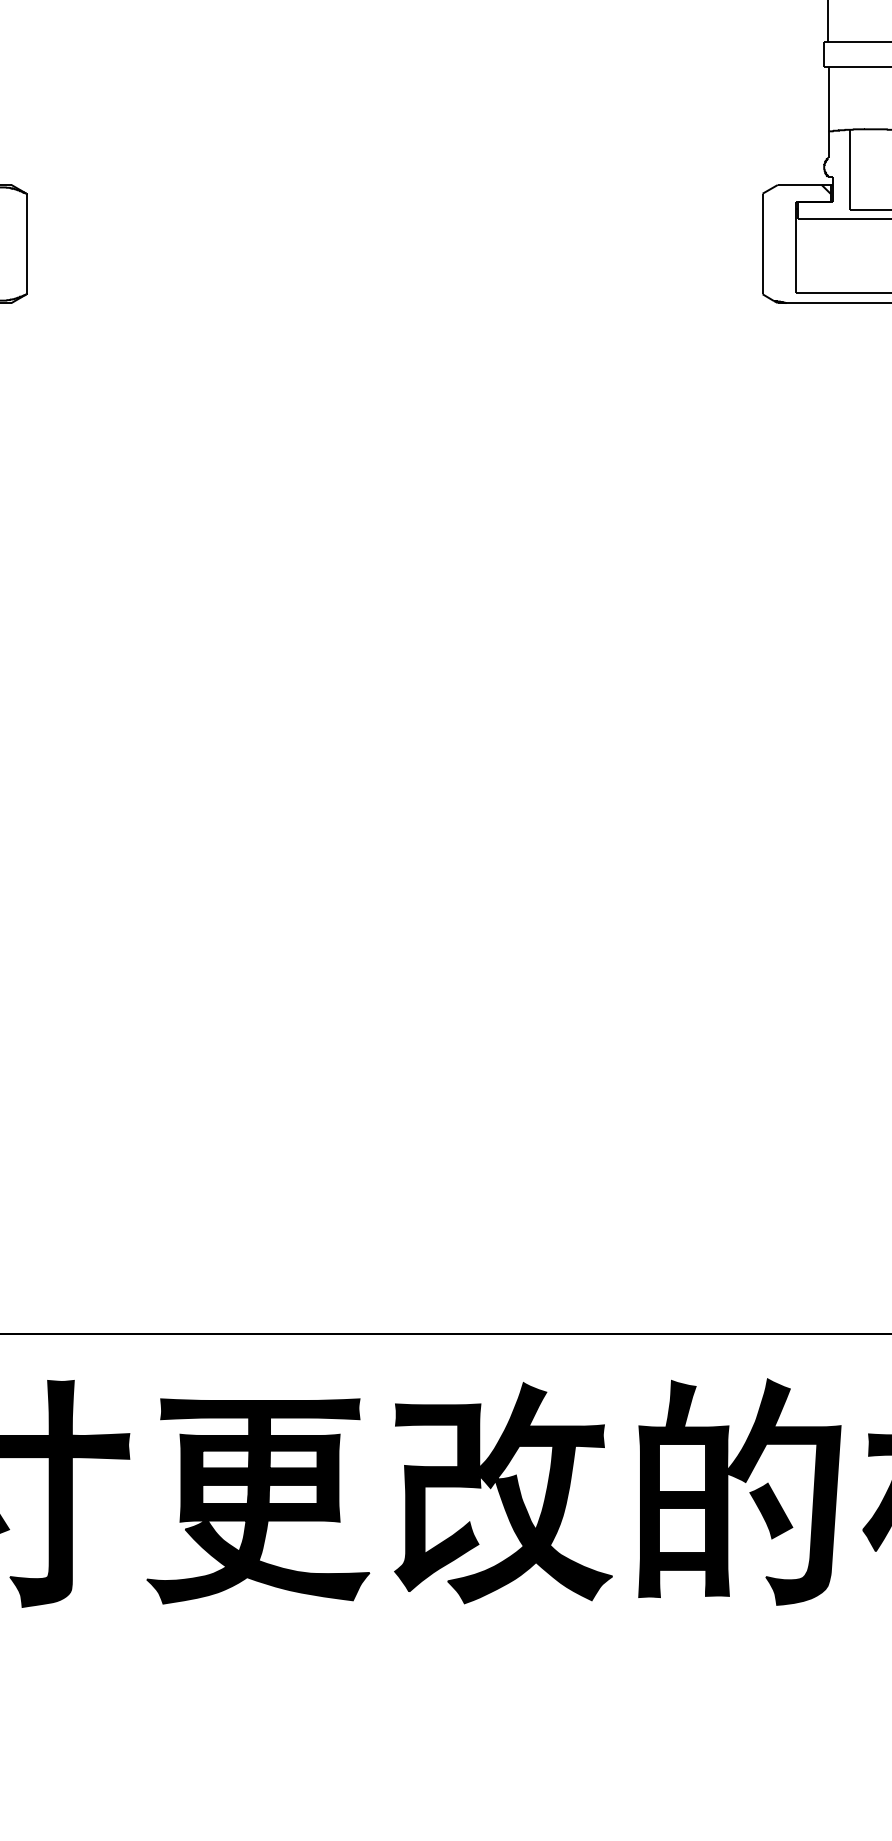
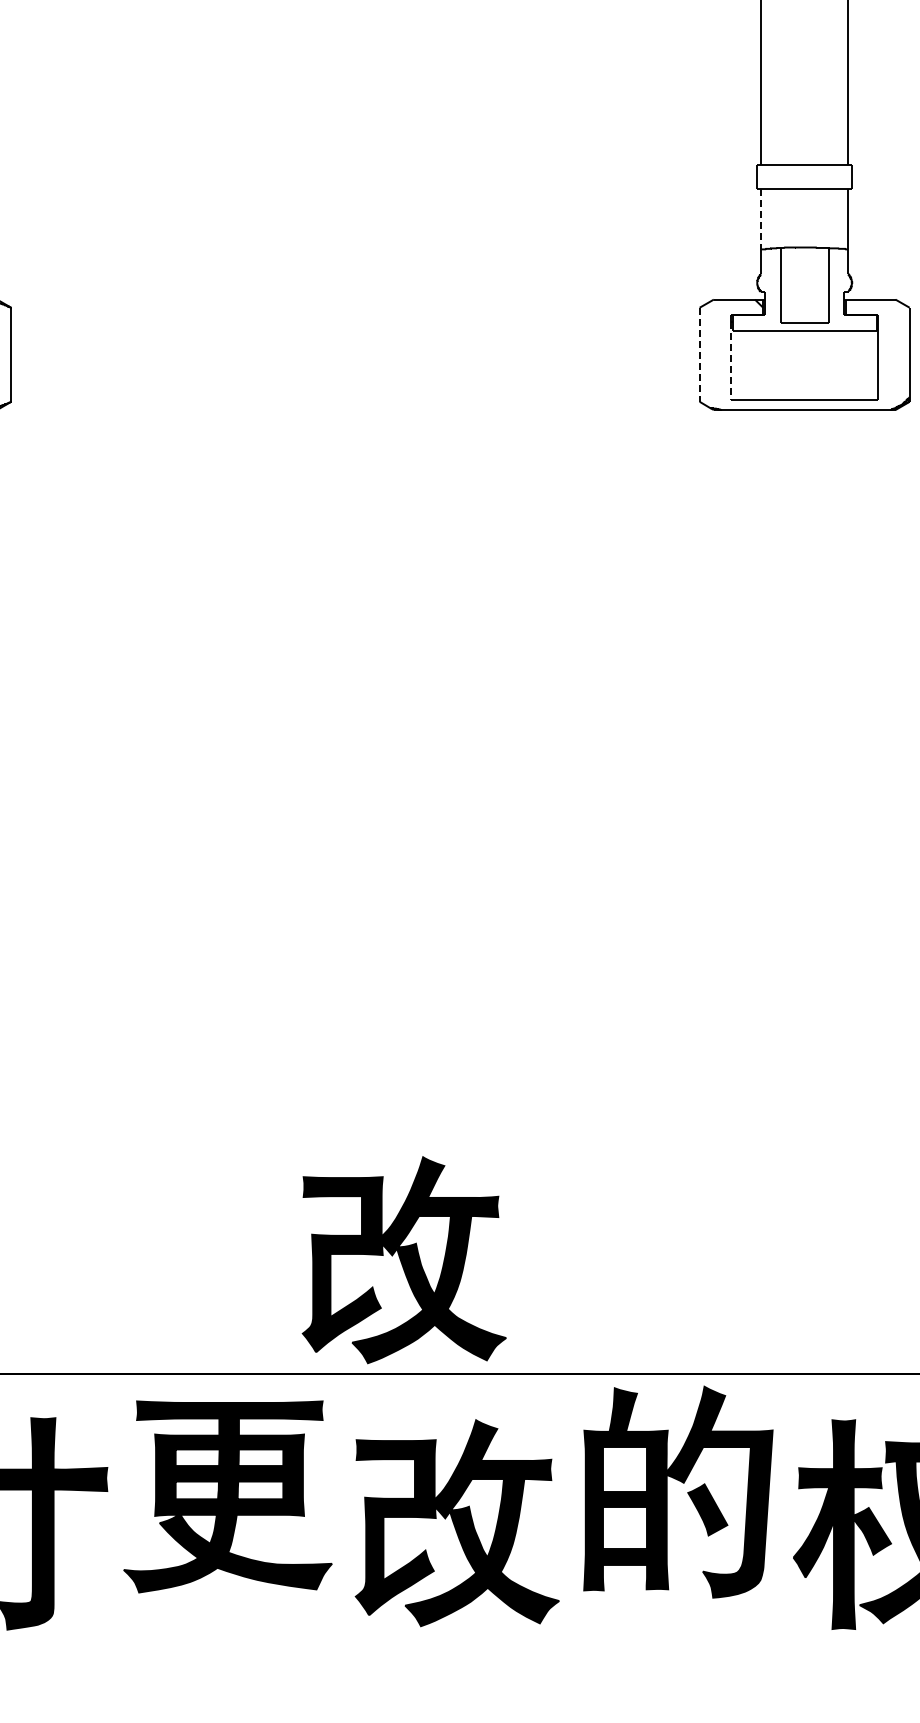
line: (828, 99) -> (761, 219), solid -> dashed
line: (762, 244) -> (699, 355), solid -> dashed
line: (796, 251) -> (731, 361), solid -> dashed
part: (445, 1212) -> (403, 1260), added
part: (744, 1482) -> (682, 1483), moved
part: (257, 1500) -> (227, 1496), moved

